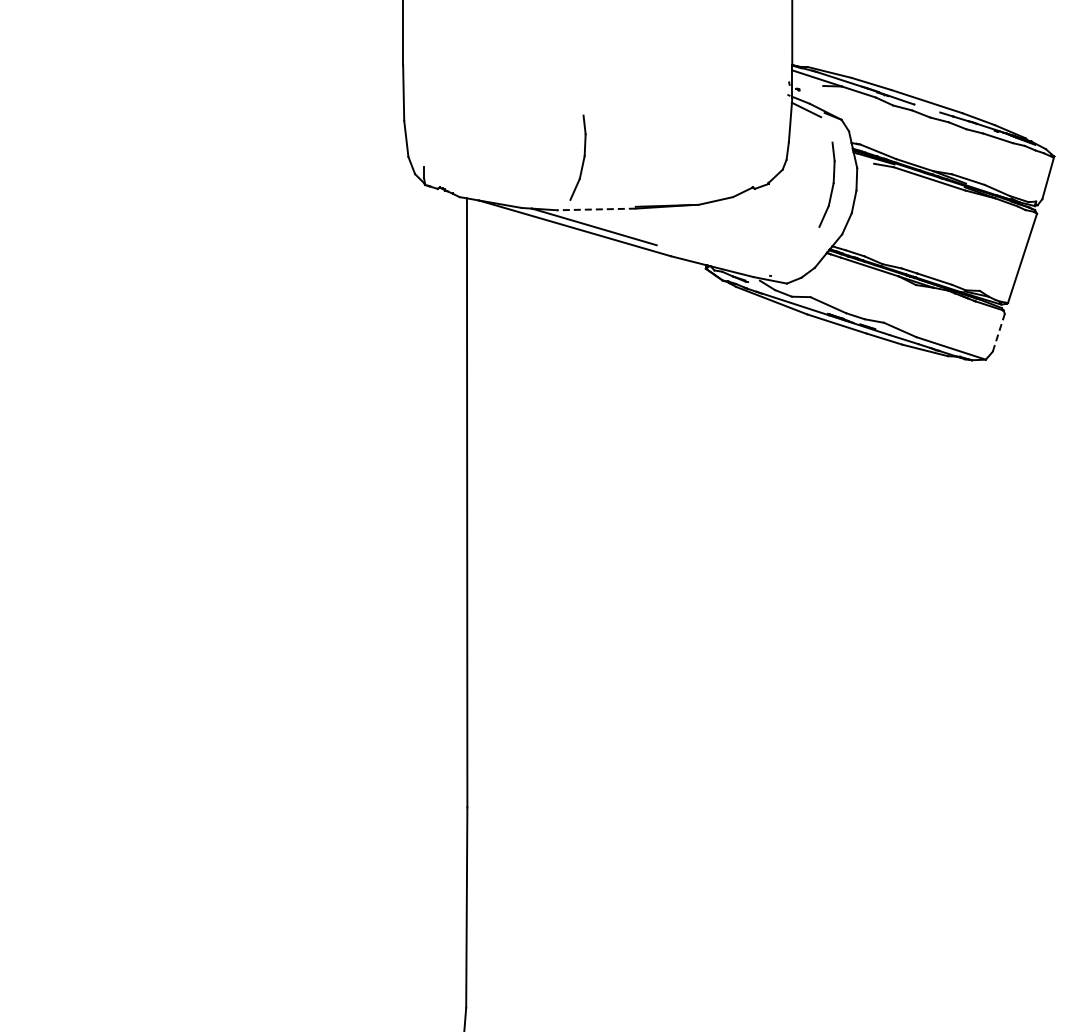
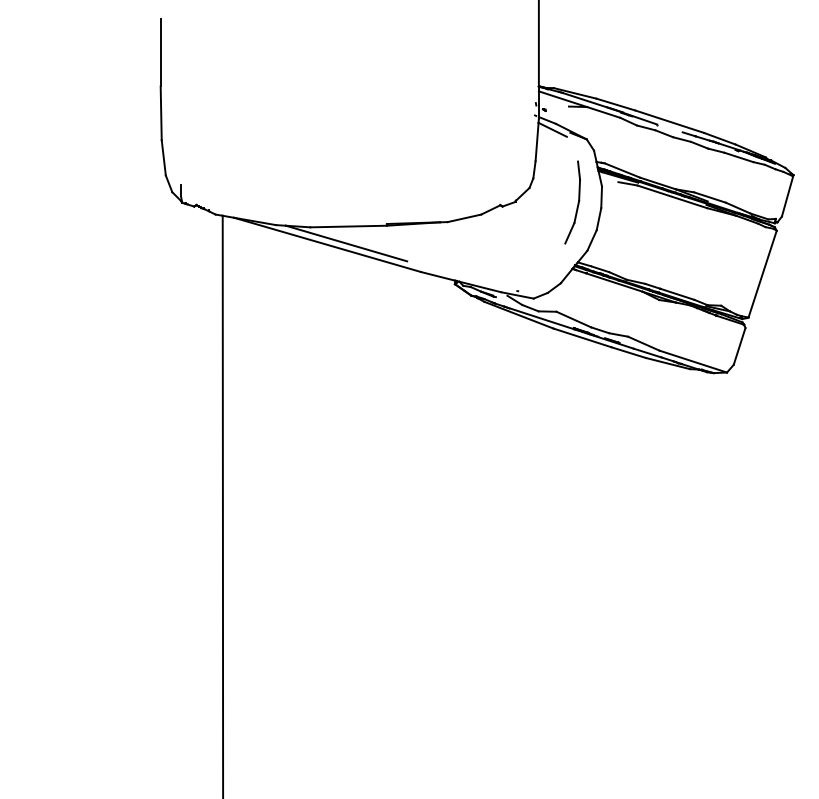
part: (577, 157) -> (330, 176), removed
line: (595, 209) -> (347, 226), dashed -> solid
line: (998, 332) -> (739, 346), dashed -> solid

